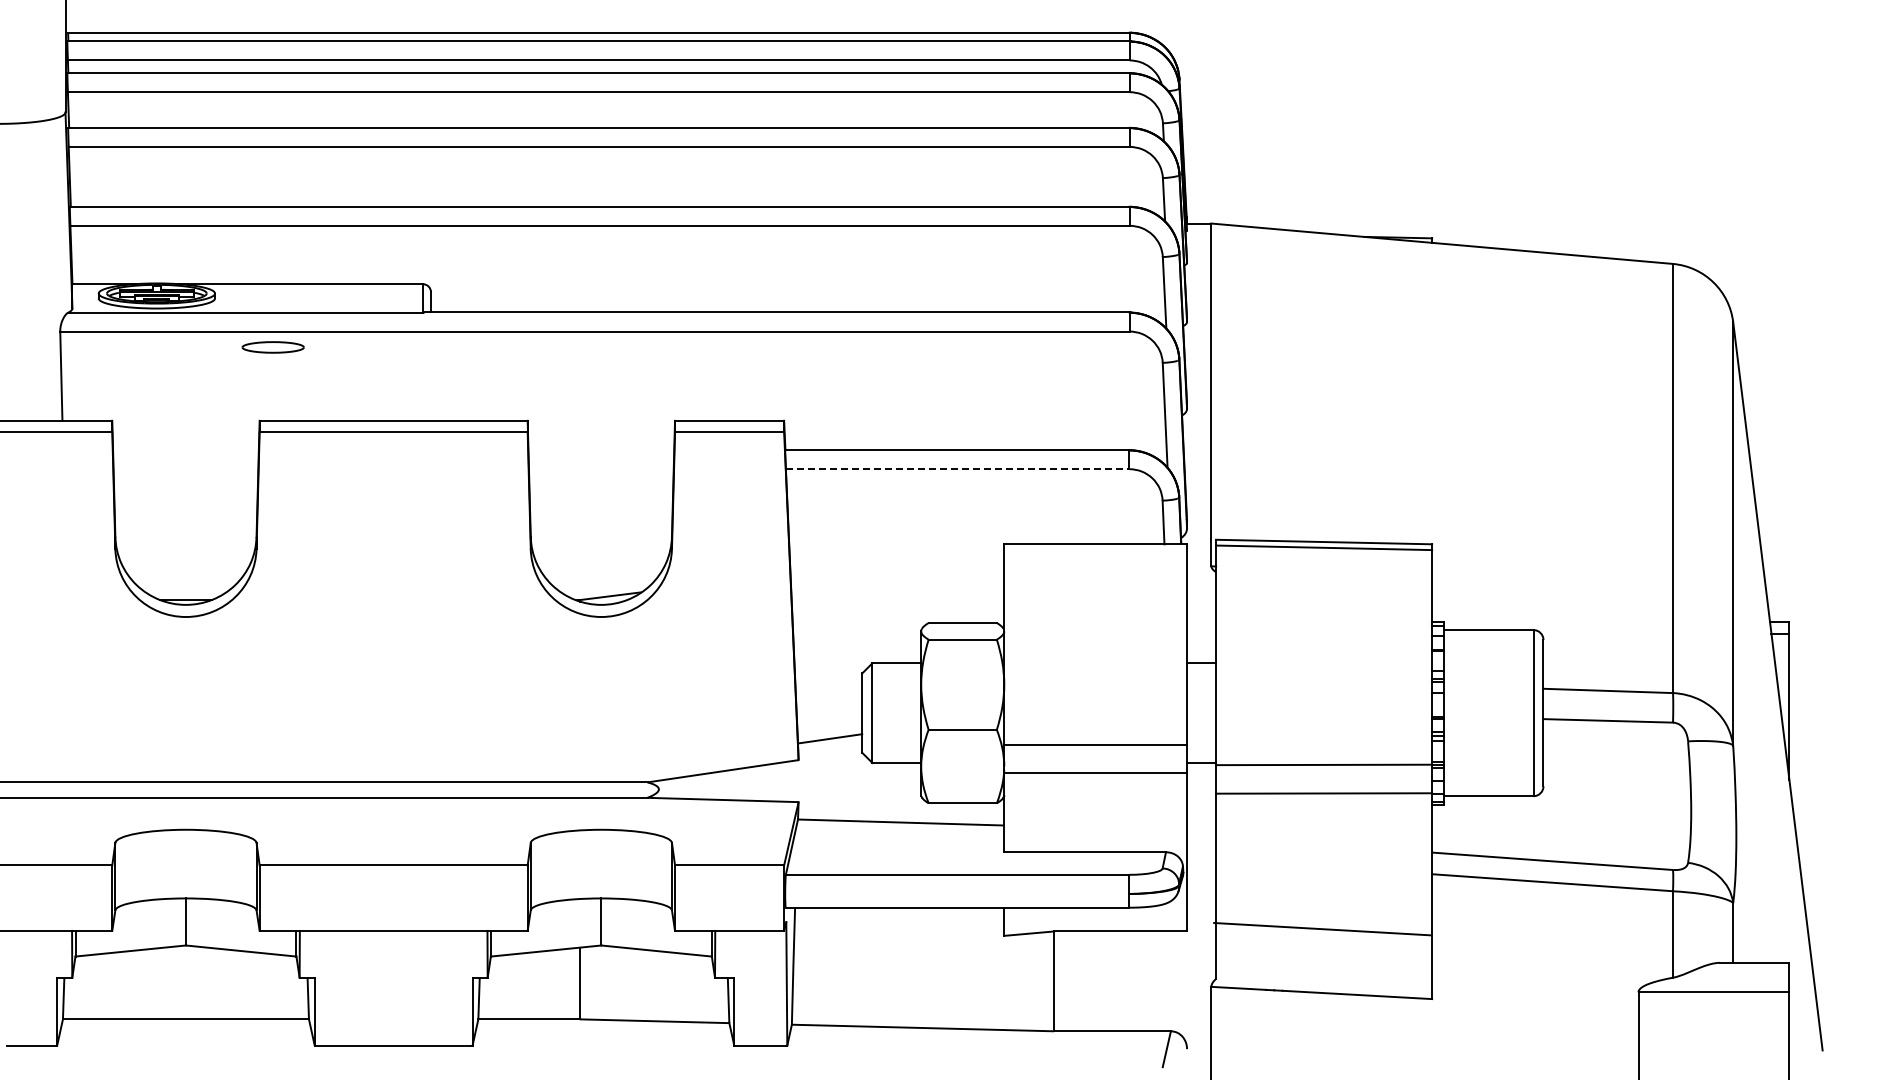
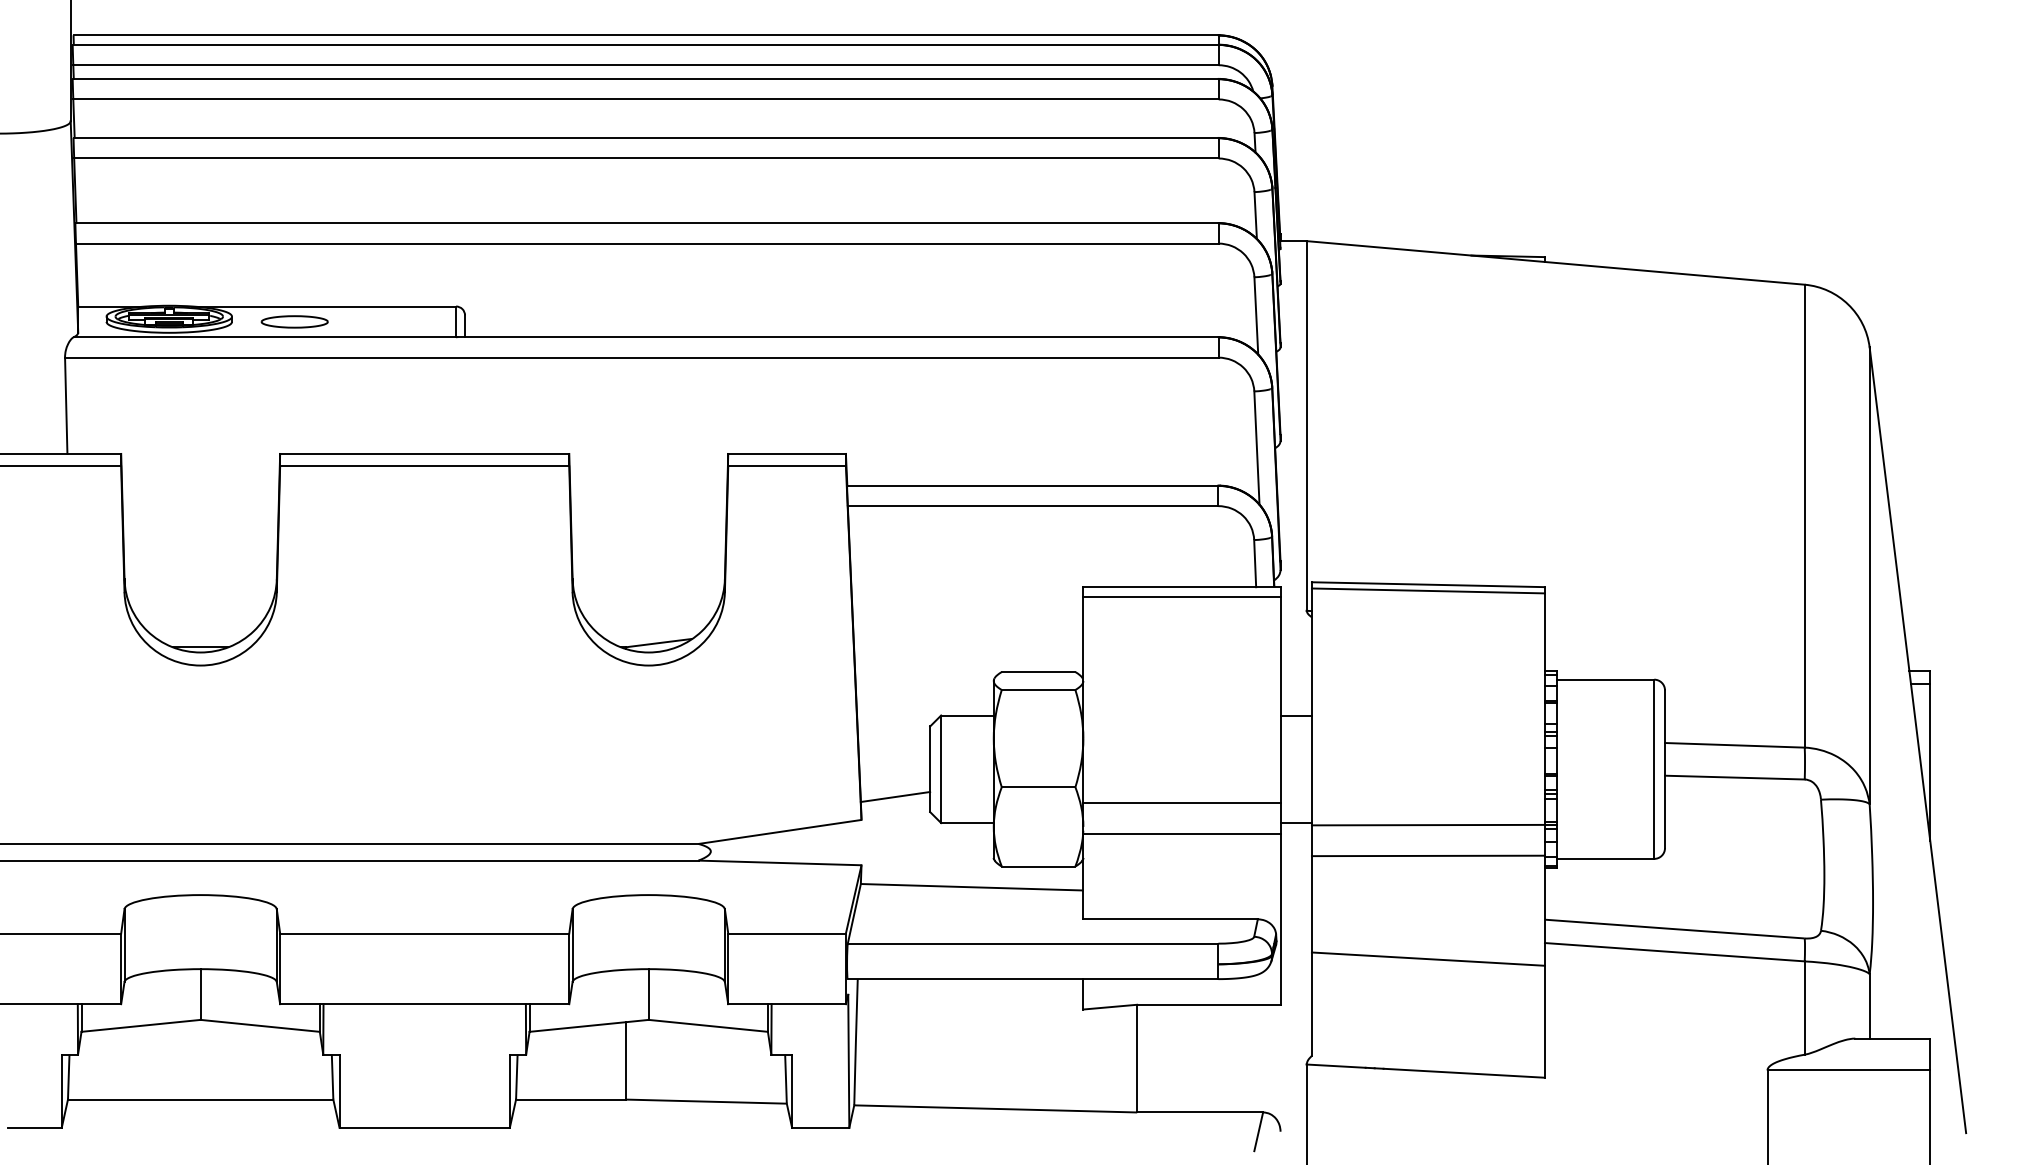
part: (272, 347) -> (294, 321), moved
line: (957, 469) -> (1032, 506), dashed -> solid
line: (1095, 553) -> (1181, 597), added
line: (1322, 929) -> (1428, 959), moved

